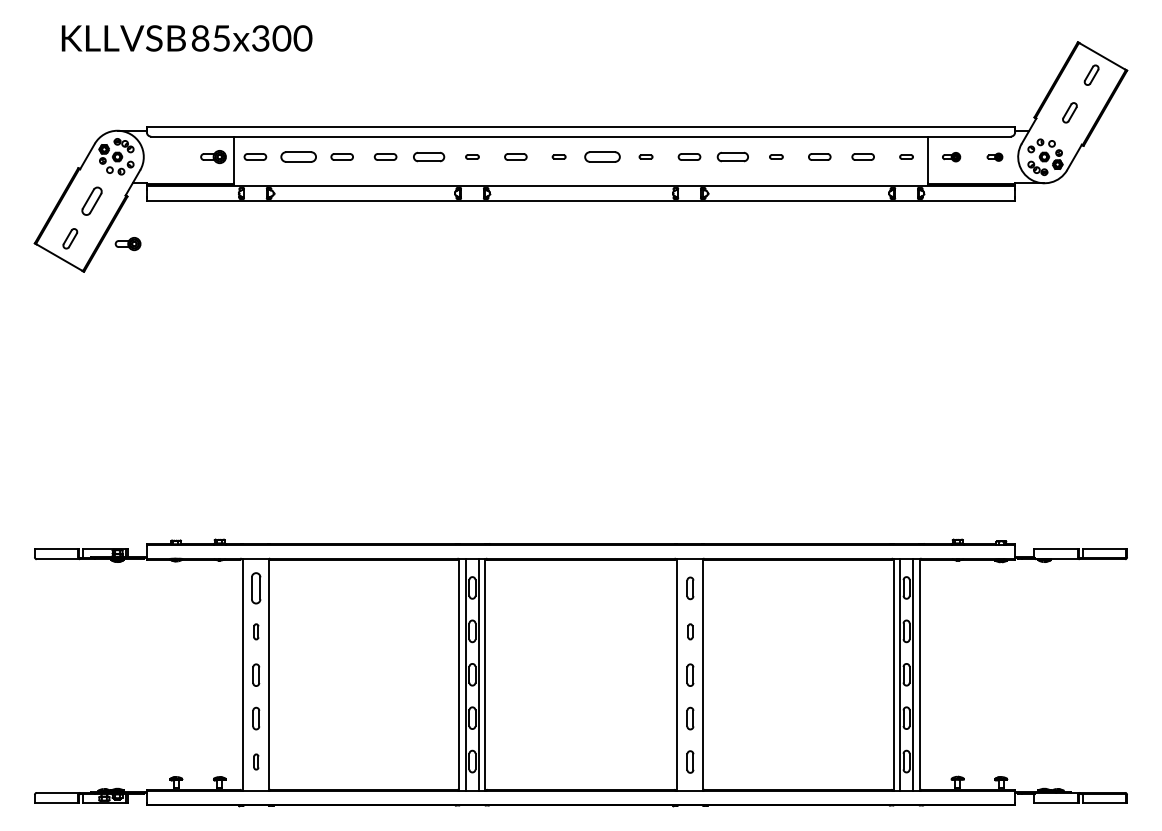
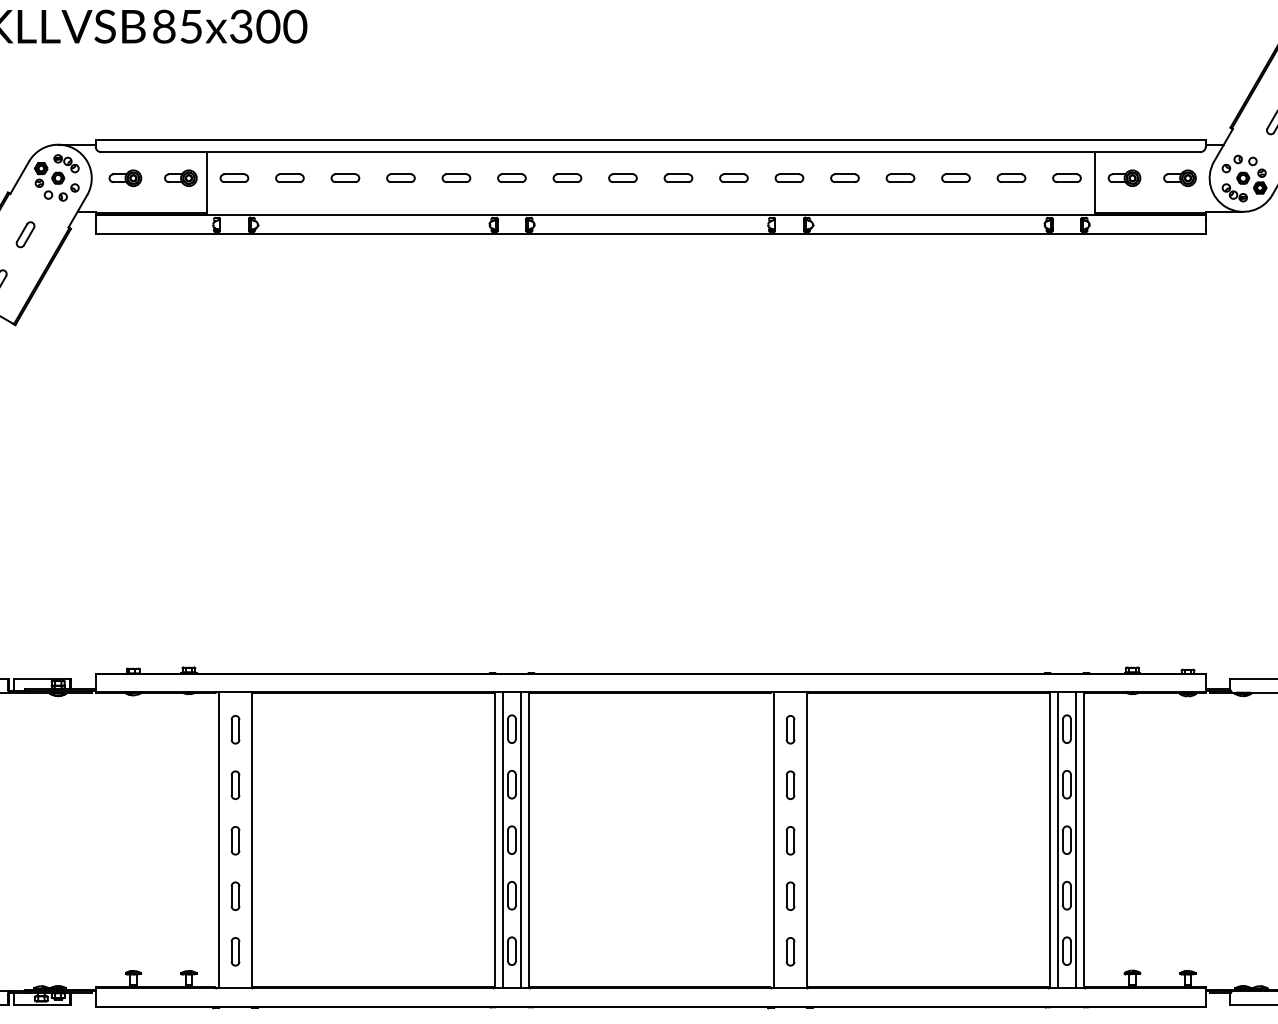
part: (298, 156) -> (289, 177), size x0.62
part: (428, 156) -> (455, 177), size x0.71
part: (472, 156) -> (512, 177), size x1.67
part: (558, 156) -> (621, 177), size x1.67
part: (602, 156) -> (678, 177), size x0.62
part: (645, 156) -> (733, 177), size x1.67
part: (732, 156) -> (844, 177), size x0.71
part: (776, 156) -> (900, 177), size x1.67
part: (906, 156) -> (1066, 177), size x1.67
part: (951, 157) -> (1124, 178), size x1.43
part: (994, 157) -> (1179, 178), size x1.67
part: (91, 200) -> (24, 233), size x0.71
part: (127, 244) -> (124, 178), moved
part: (256, 588) -> (235, 729), size x0.71
part: (256, 631) -> (235, 784), size x1.43
part: (690, 631) -> (790, 784), size x1.43
part: (256, 761) -> (235, 951), size x1.43

